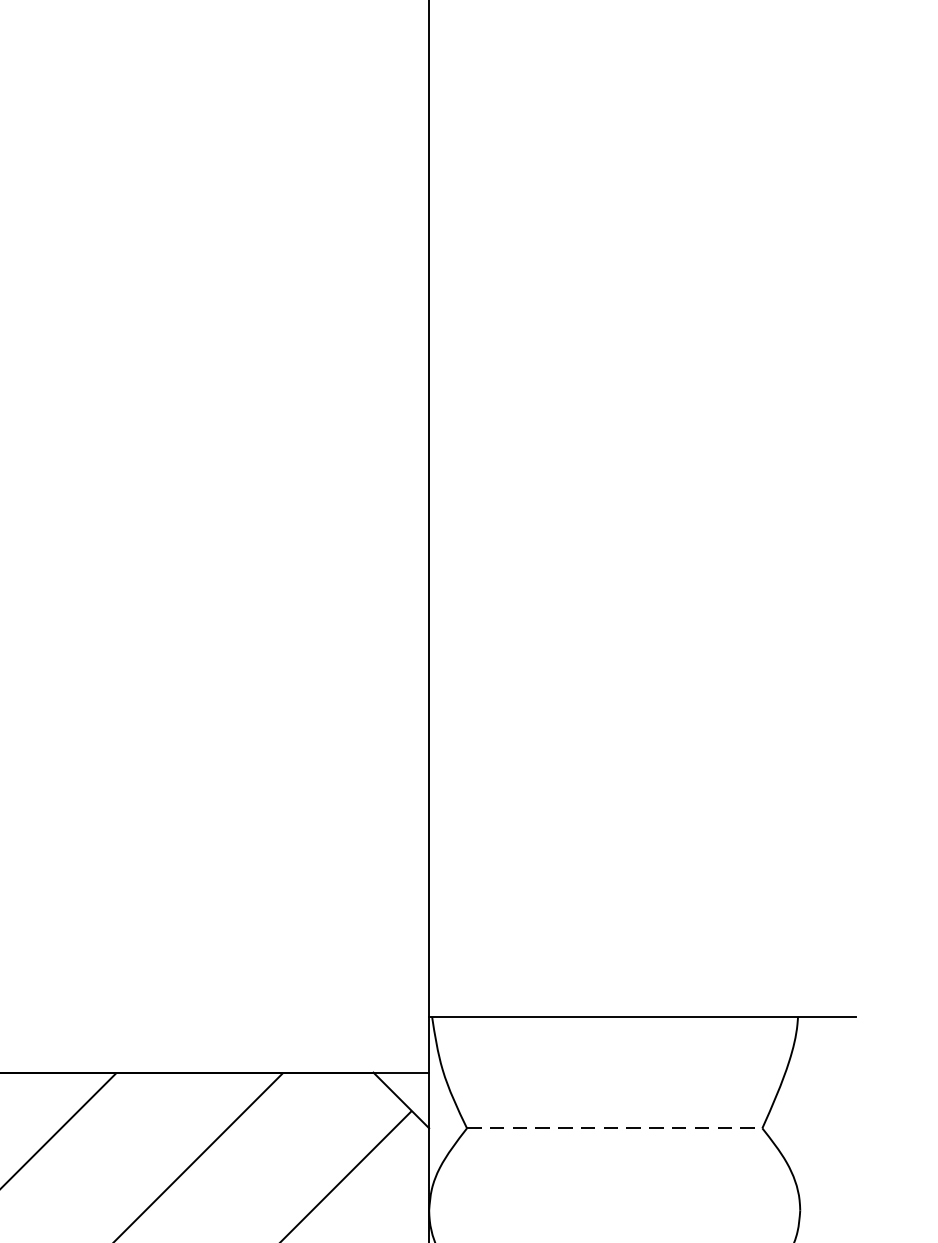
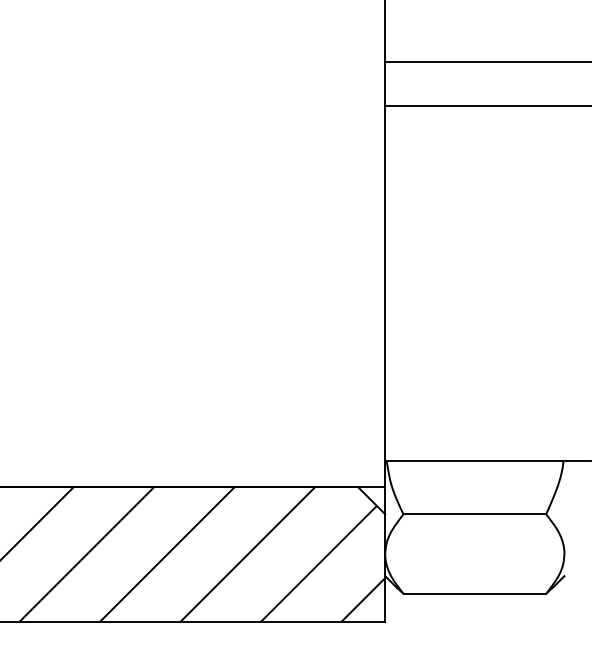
line: (642, 192) -> (488, 62), added
line: (642, 284) -> (488, 106), added
line: (616, 1128) -> (475, 514), dashed -> solid

